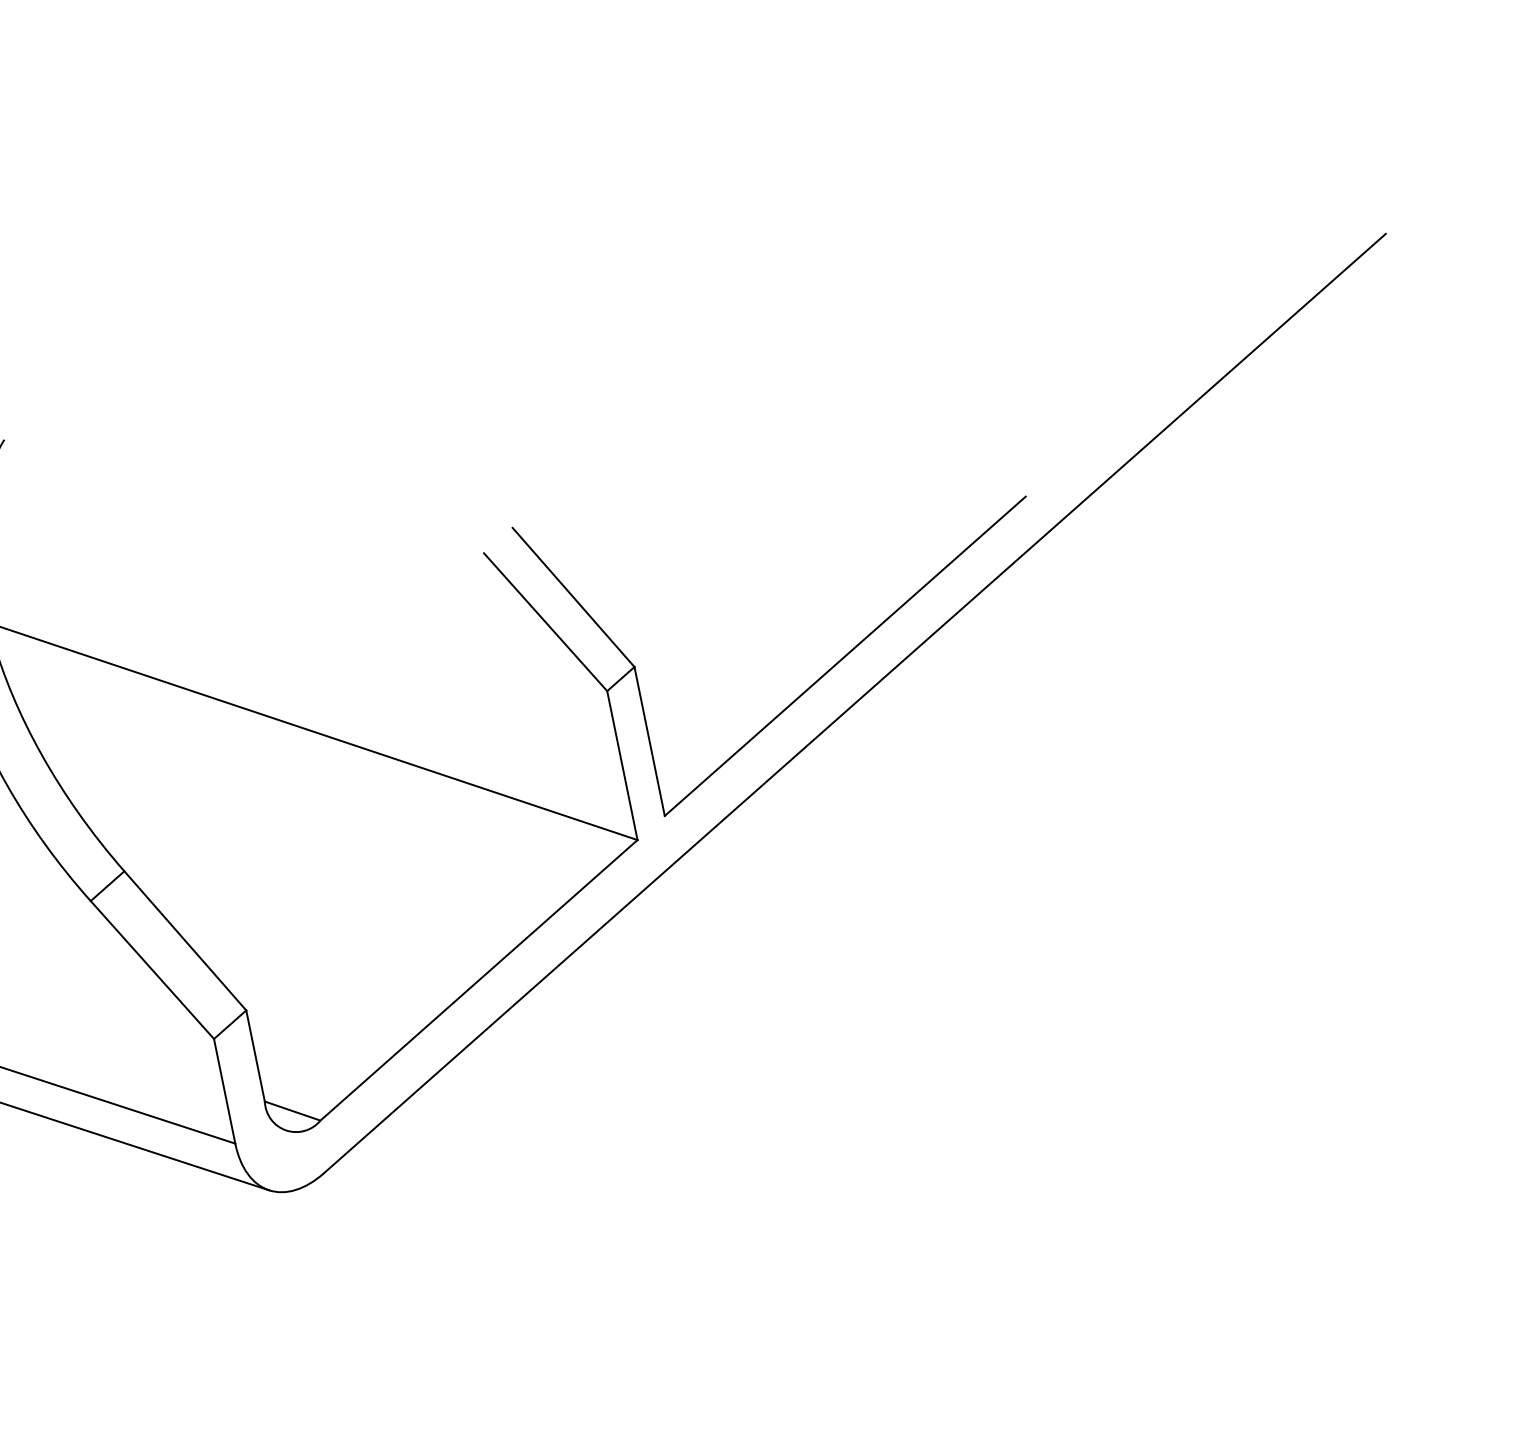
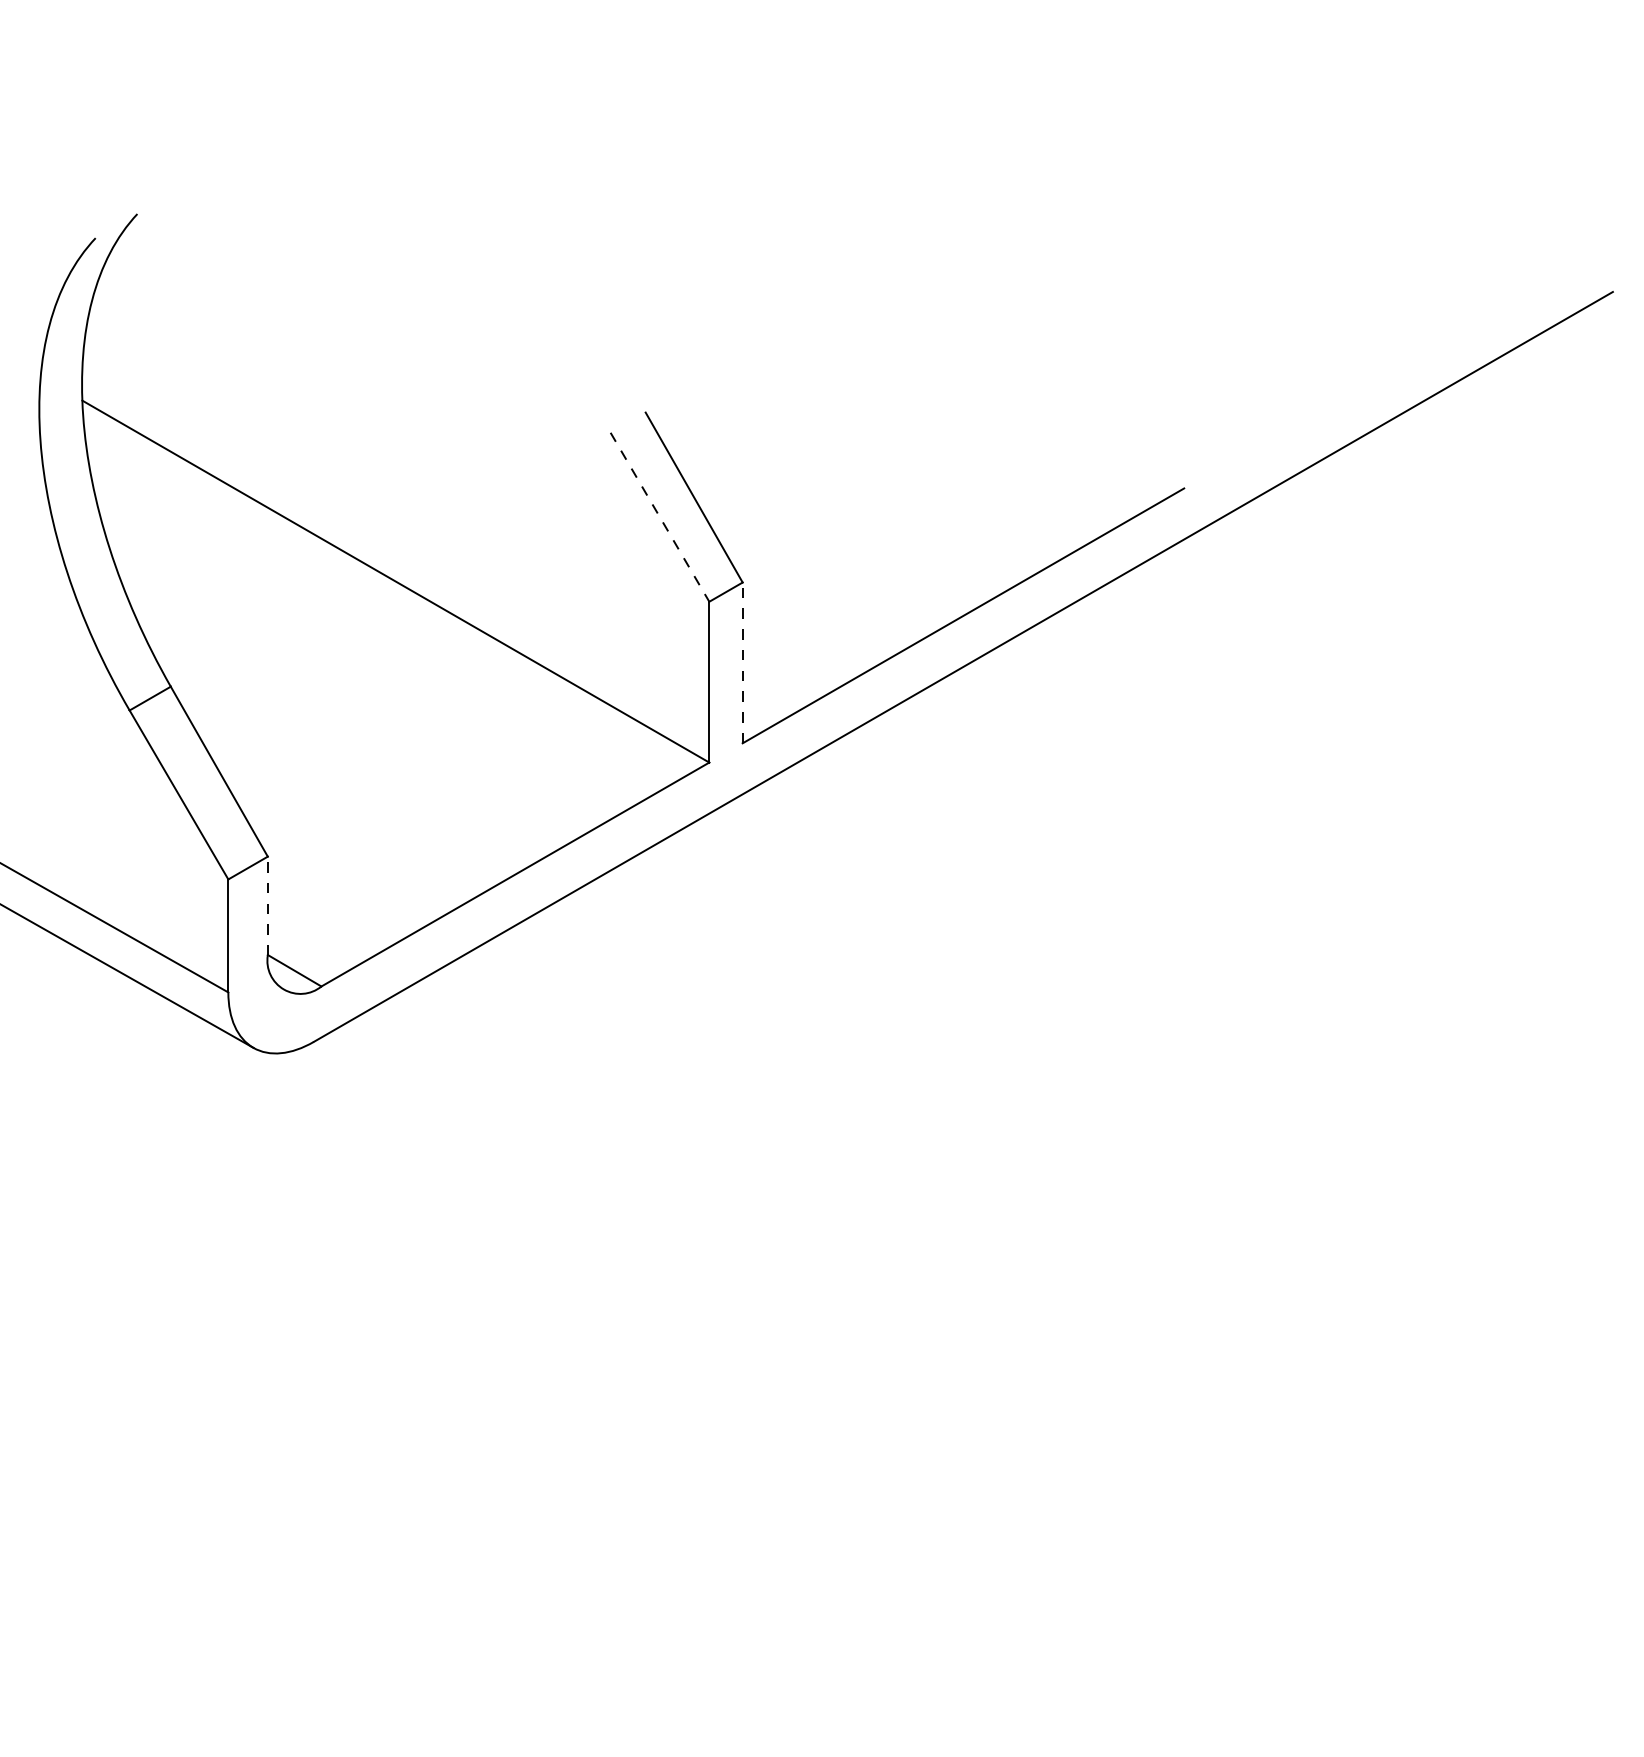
line: (545, 622) -> (659, 517), solid -> dashed
line: (649, 741) -> (742, 662), solid -> dashed
line: (255, 1055) -> (267, 905), solid -> dashed

